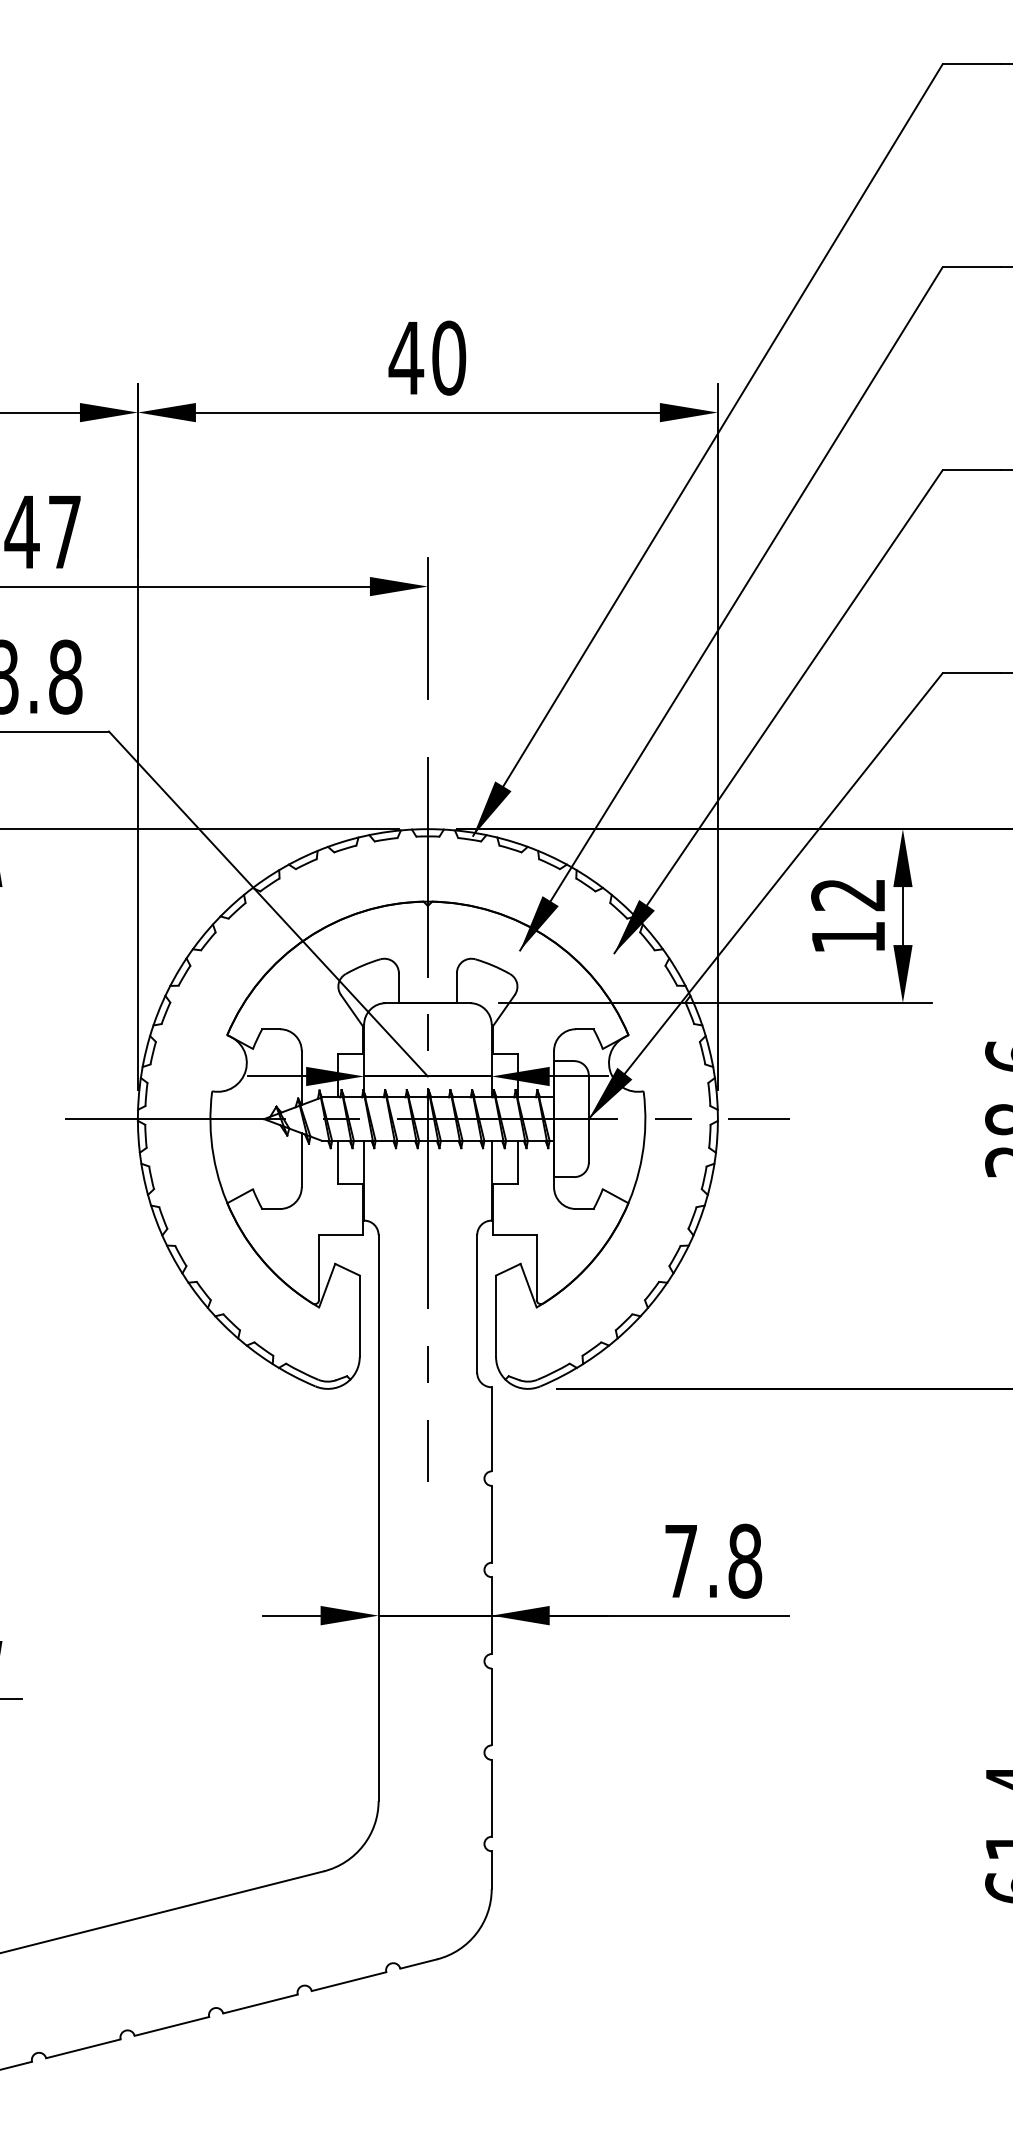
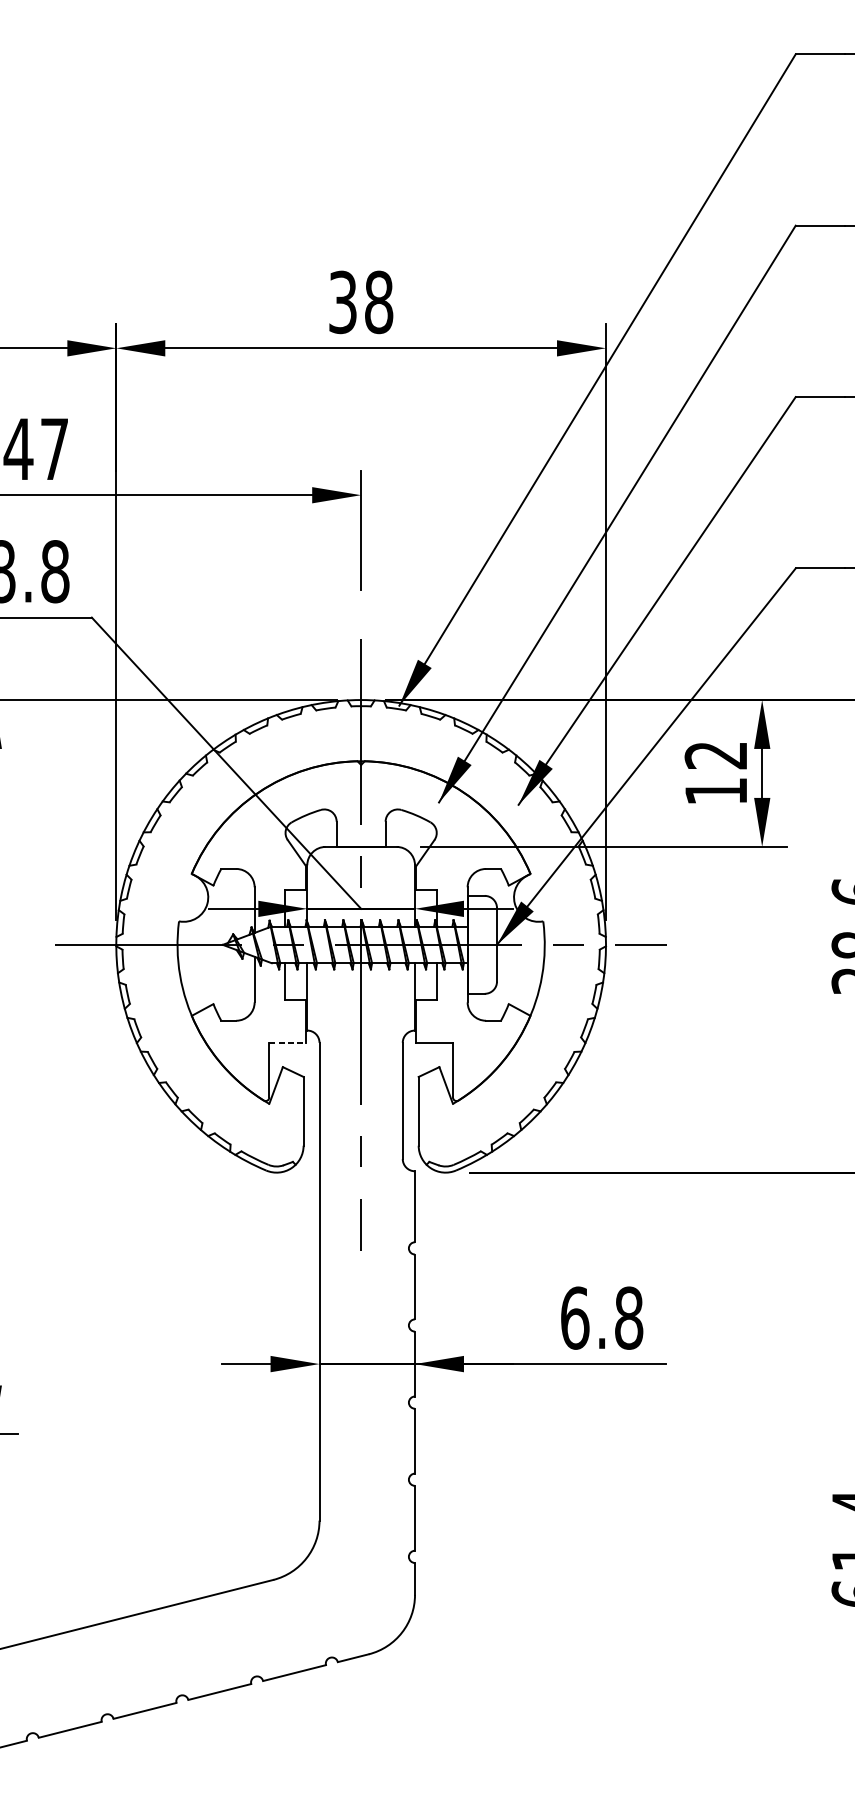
text: (427, 357) -> (360, 301), 40 -> 38
line: (340, 1235) -> (287, 1043), solid -> dashed
text: (681, 1560) -> (575, 1317), 7.8 -> 6.8

